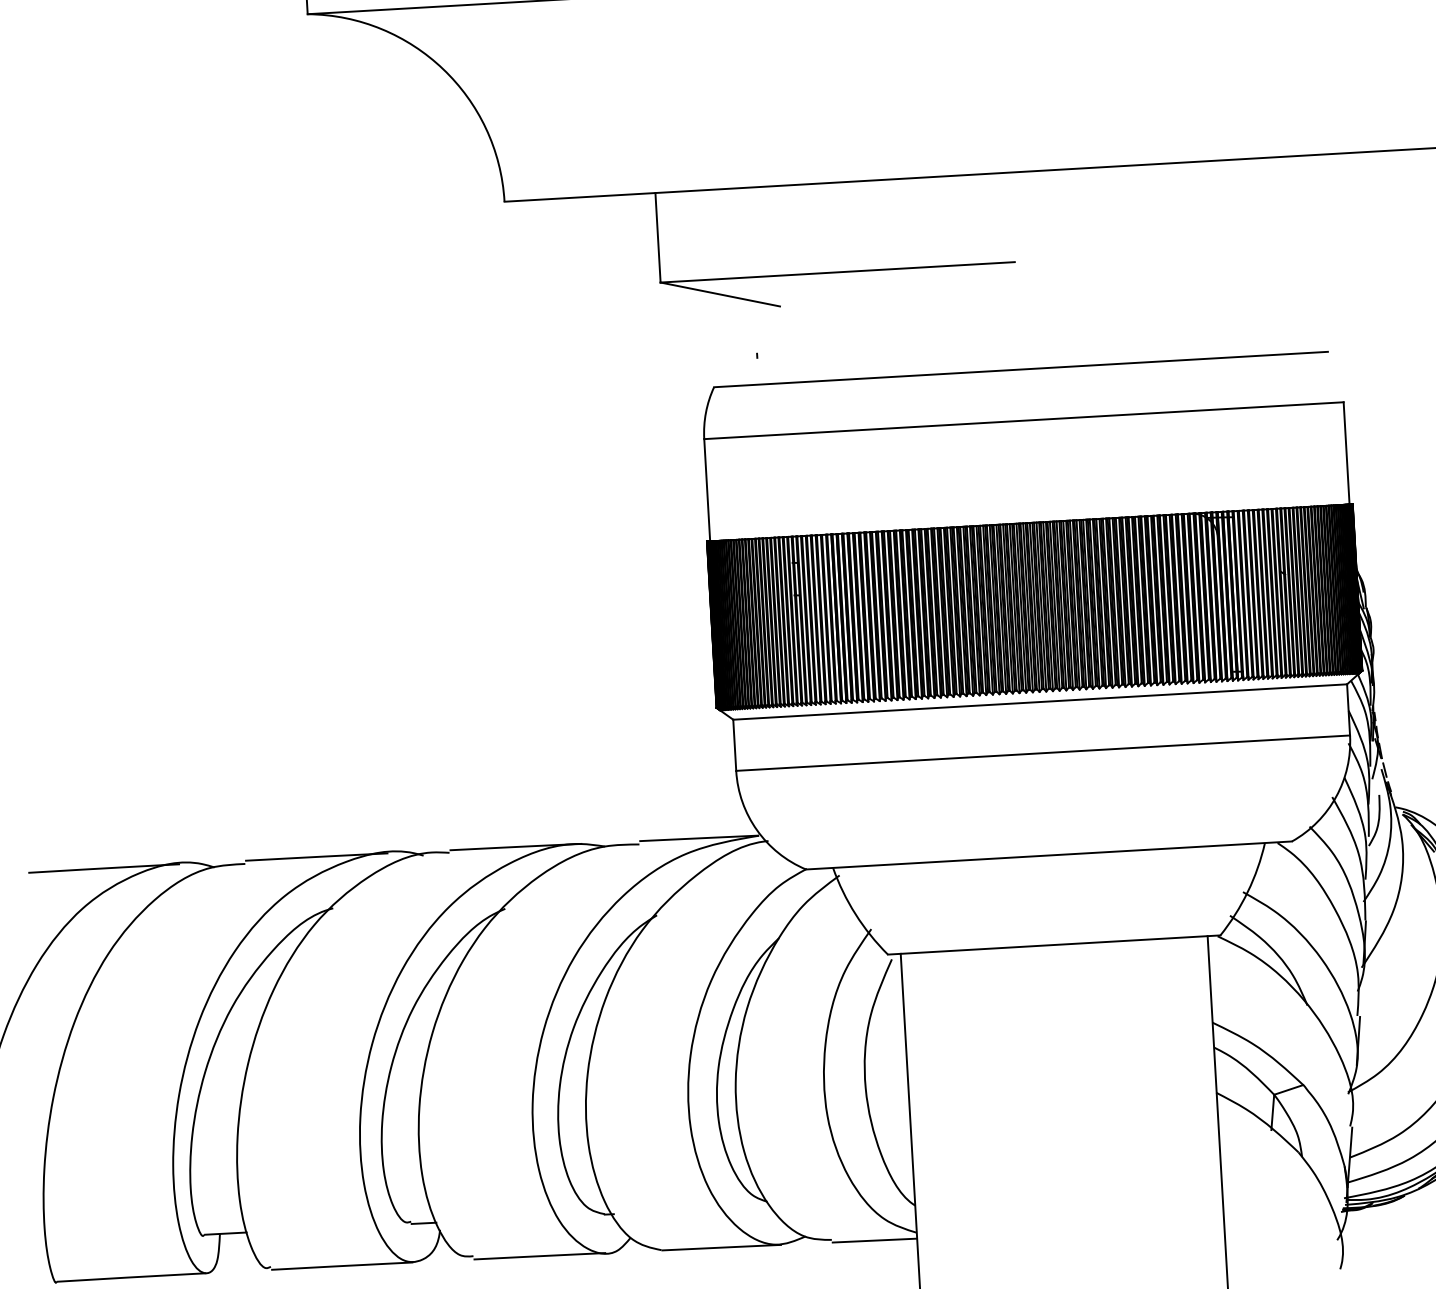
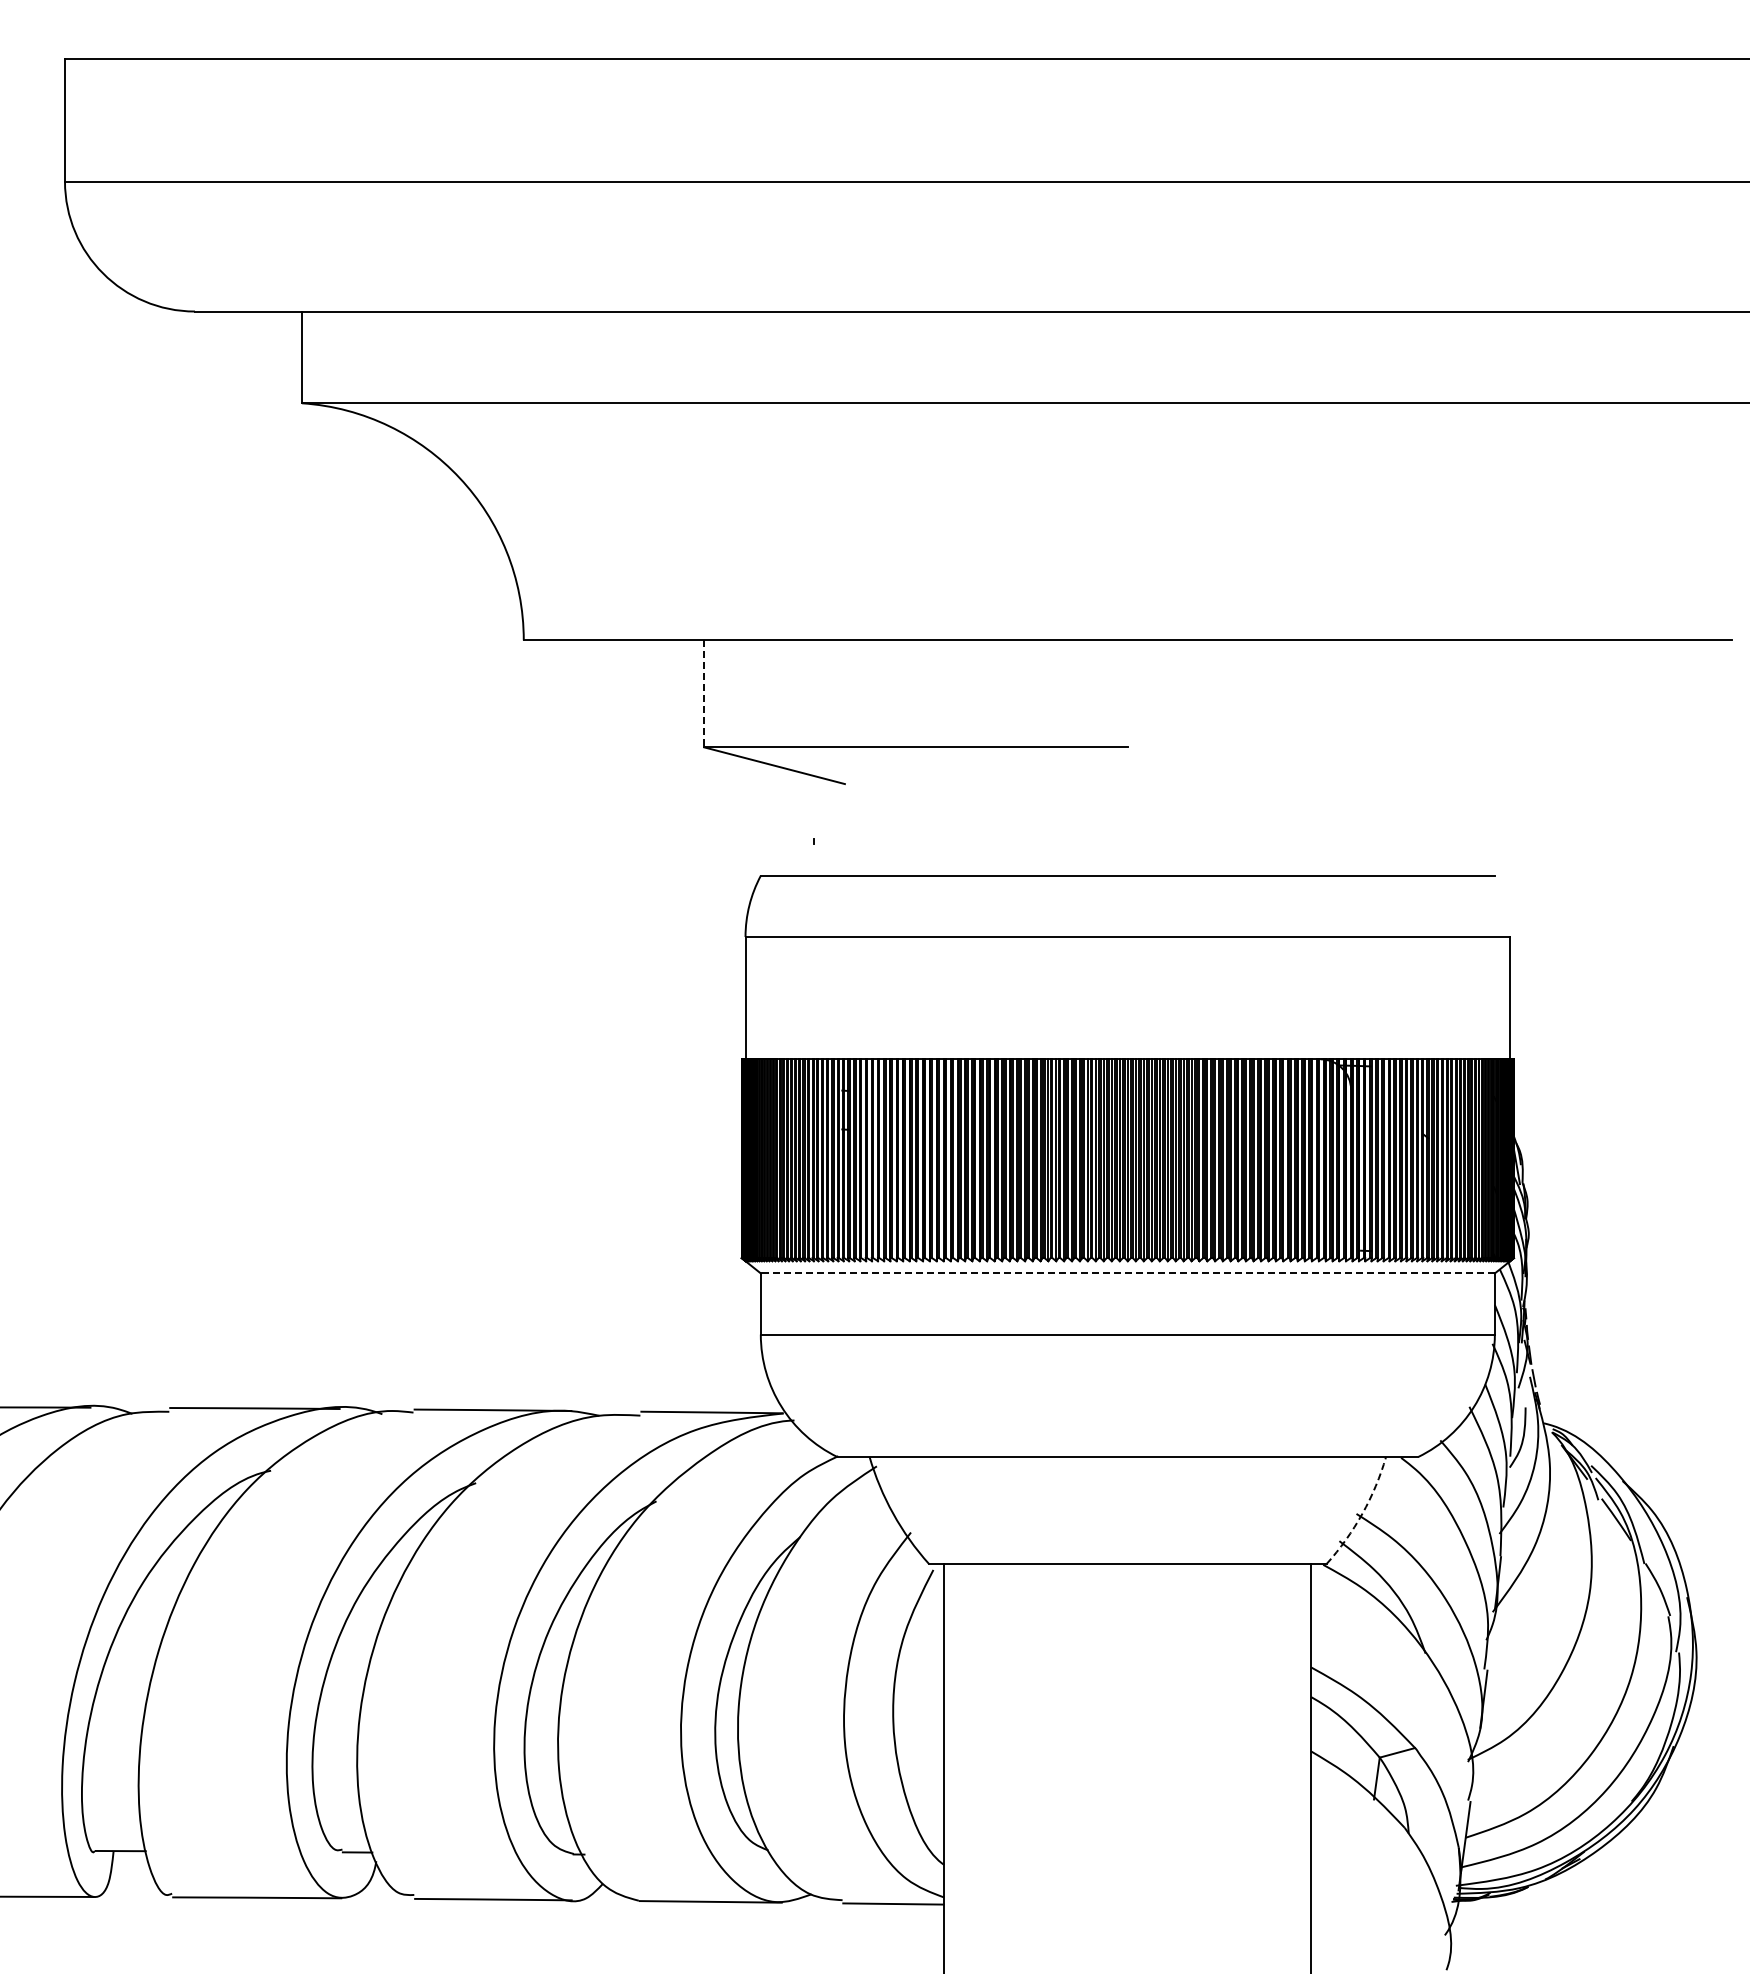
line: (658, 237) -> (704, 693), solid -> dashed
line: (1039, 702) -> (1127, 1273), solid -> dashed
arc: (1247, 891) -> (1362, 1513), solid -> dashed

